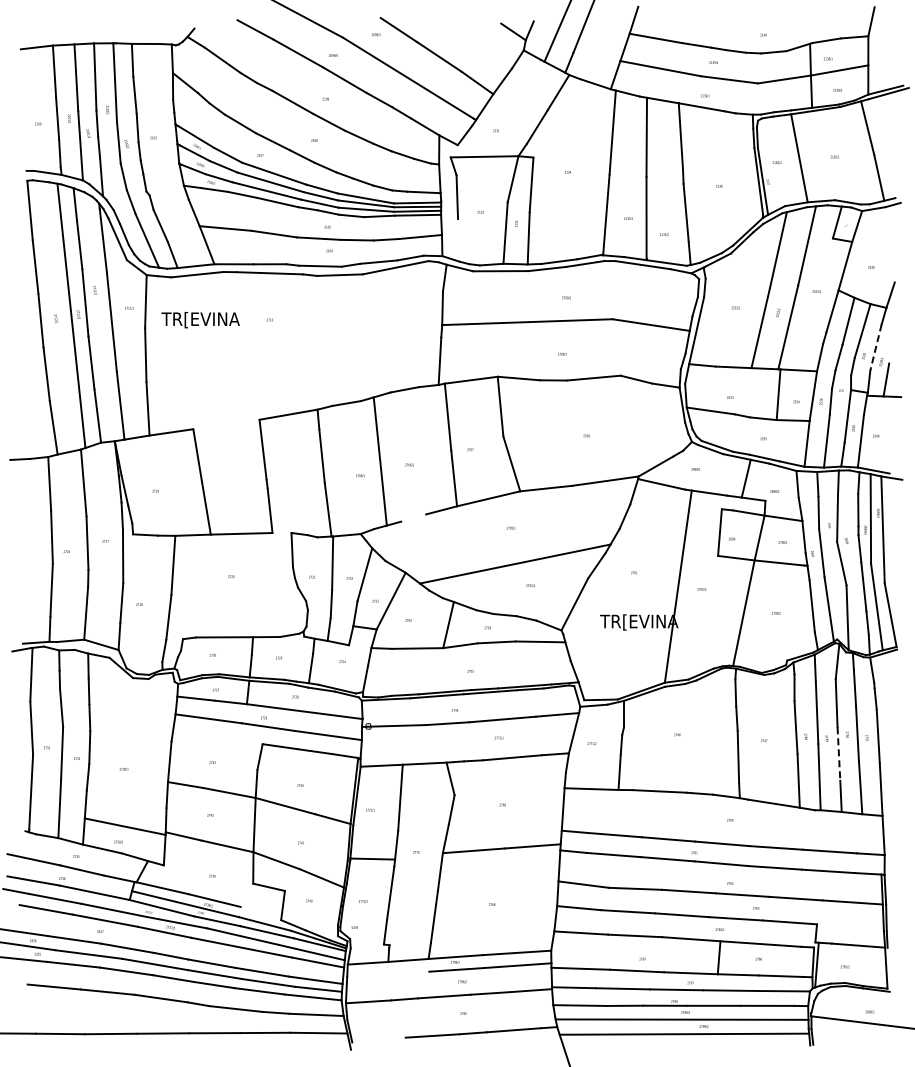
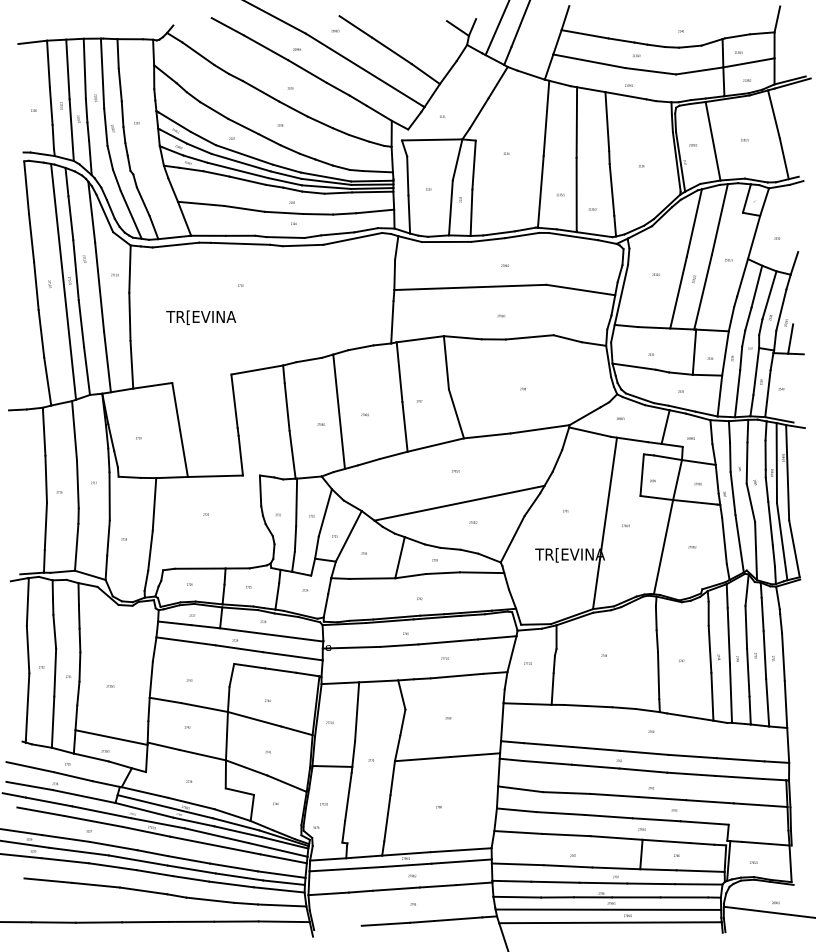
line: (458, 240) -> (408, 214), added
text: (200, 320) -> (201, 318), moved
line: (876, 347) -> (781, 310), dashed -> solid
line: (413, 517) -> (368, 461), added
line: (838, 753) -> (747, 672), dashed -> solid
line: (260, 913) -> (232, 815), added
line: (387, 973) -> (345, 868), added

